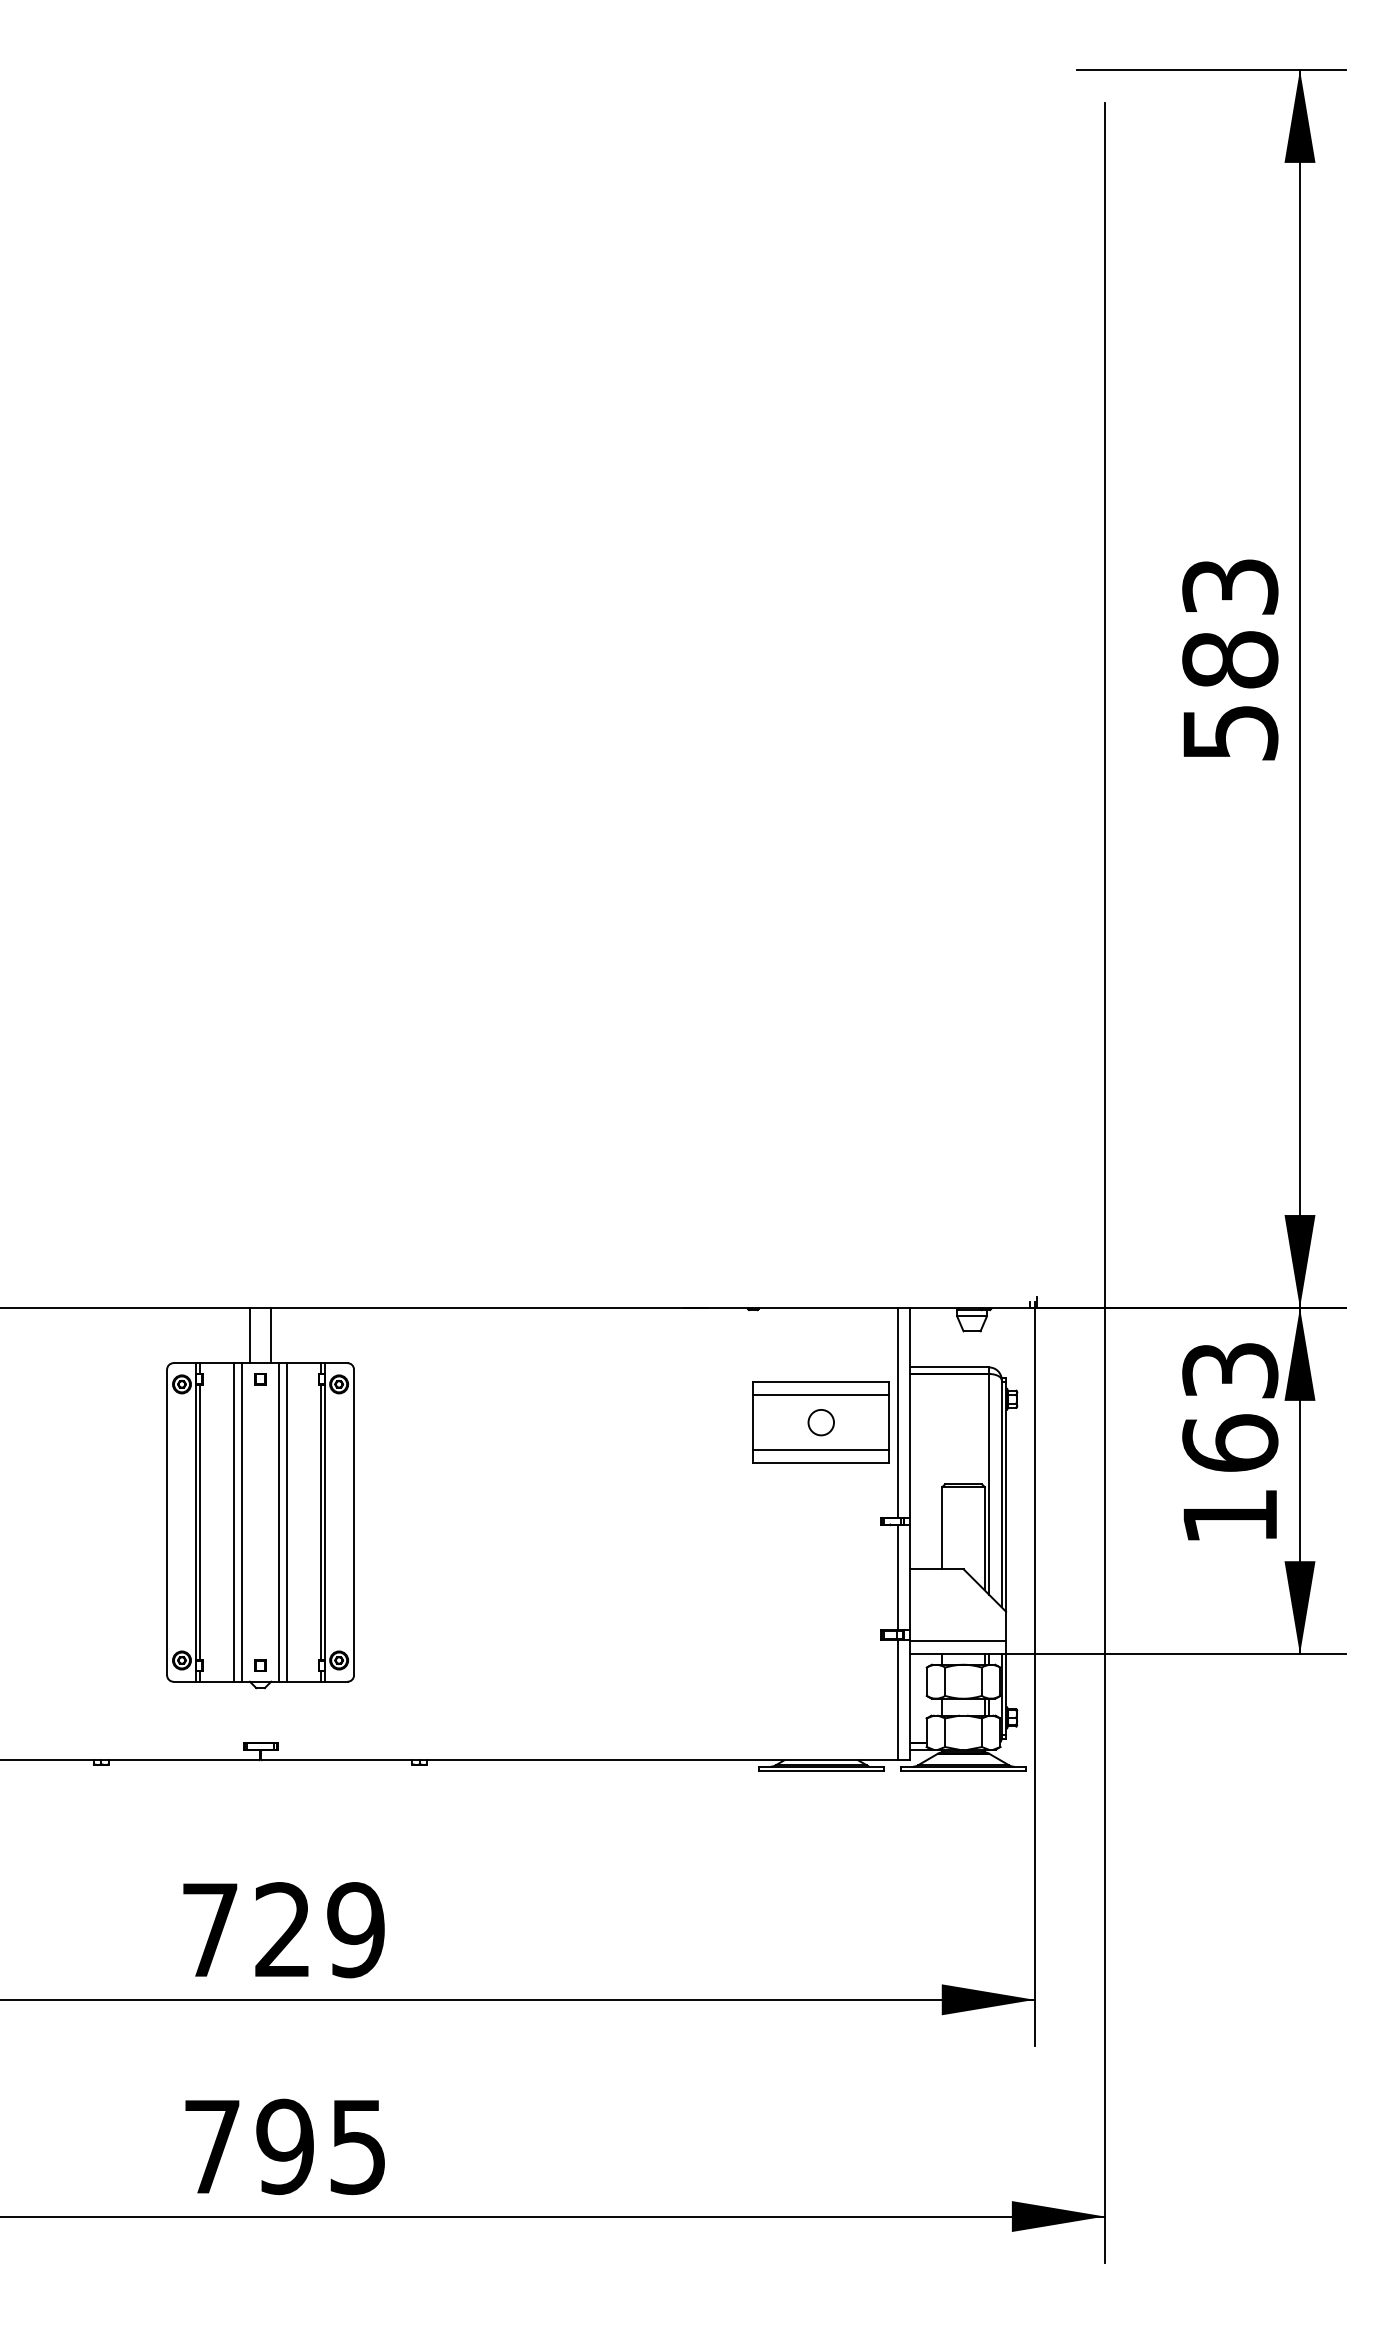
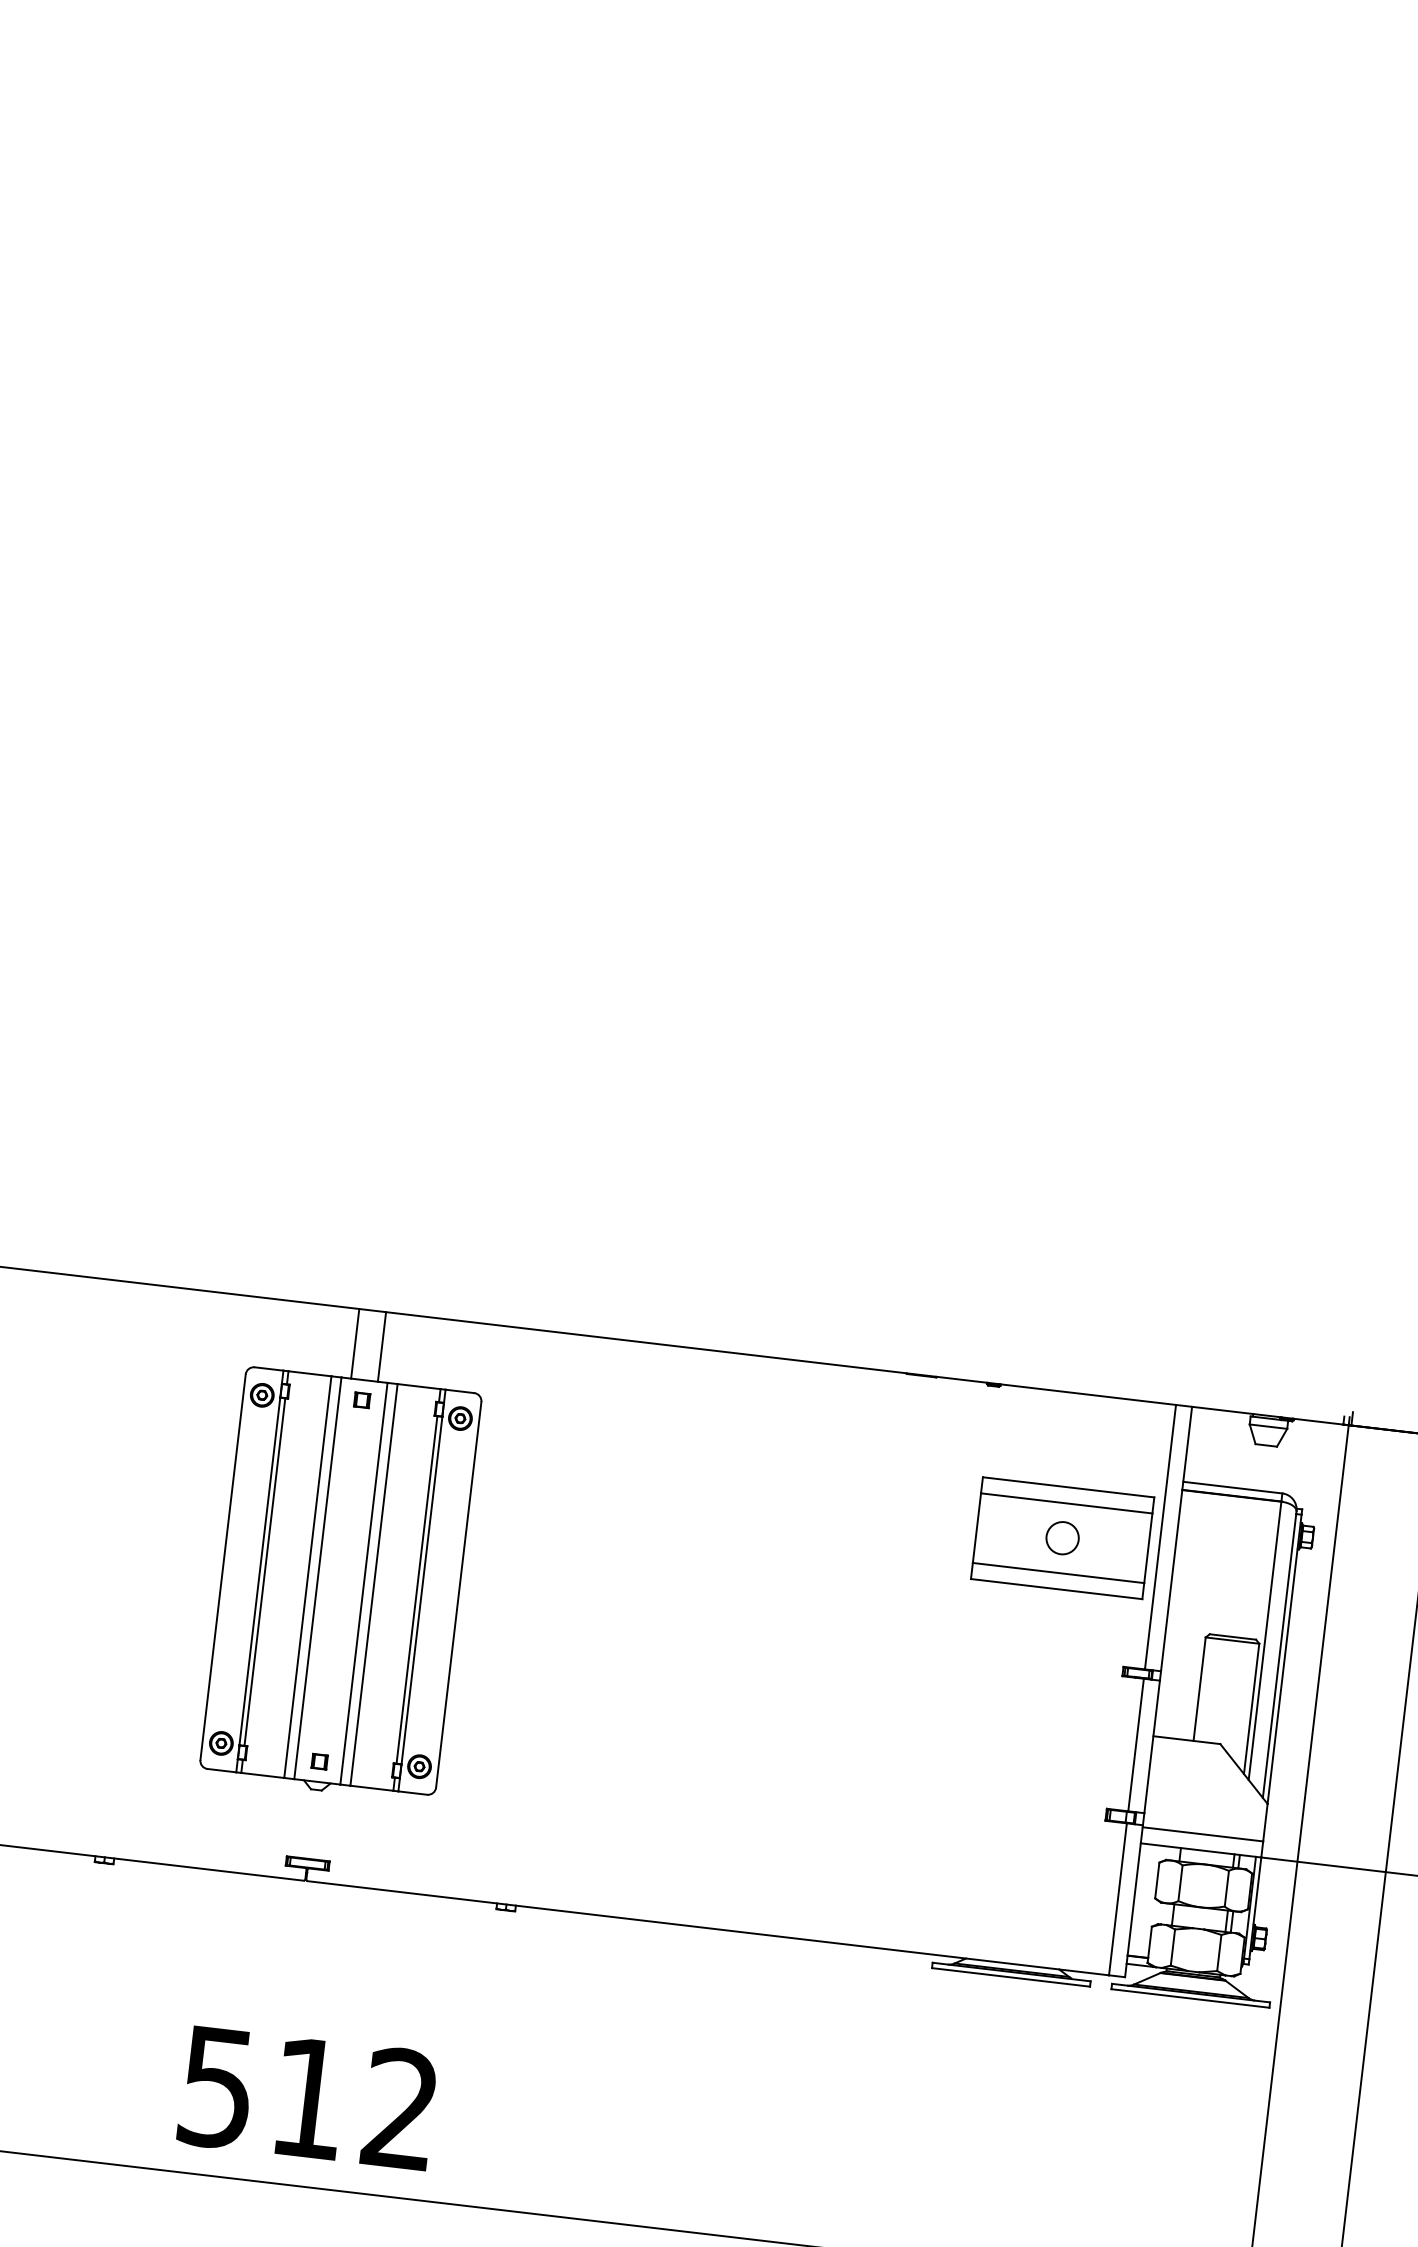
text: (283, 1930) -> (309, 2098), 729 -> 512

